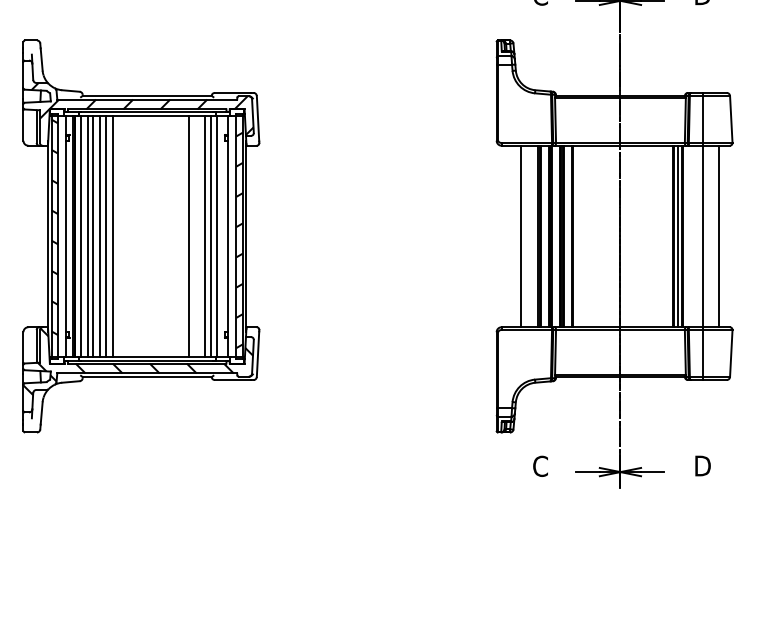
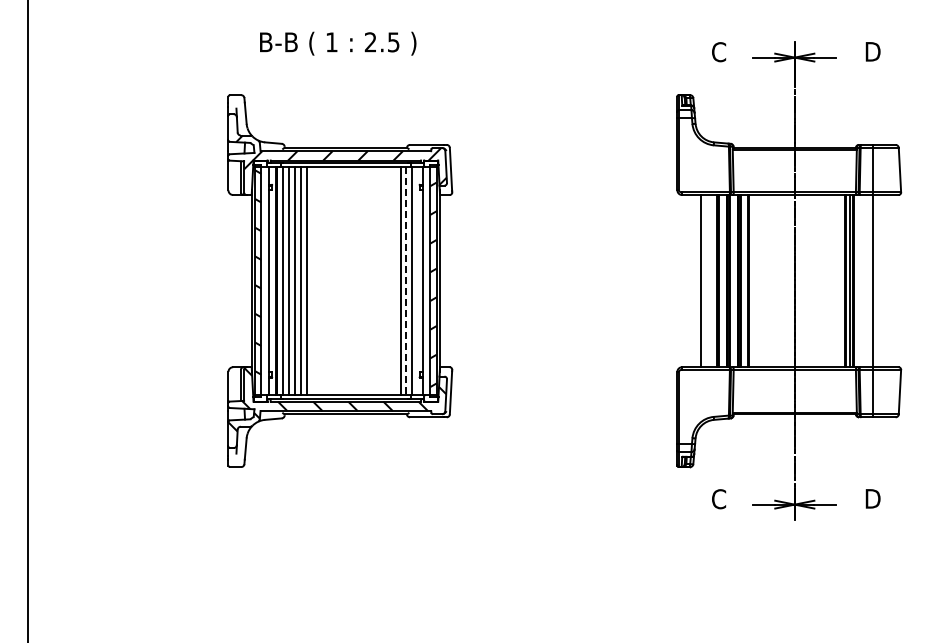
line: (113, 235) -> (313, 280), removed
line: (189, 235) -> (385, 280), removed
line: (211, 236) -> (406, 281), solid -> dashed
line: (719, 236) -> (888, 281), removed

